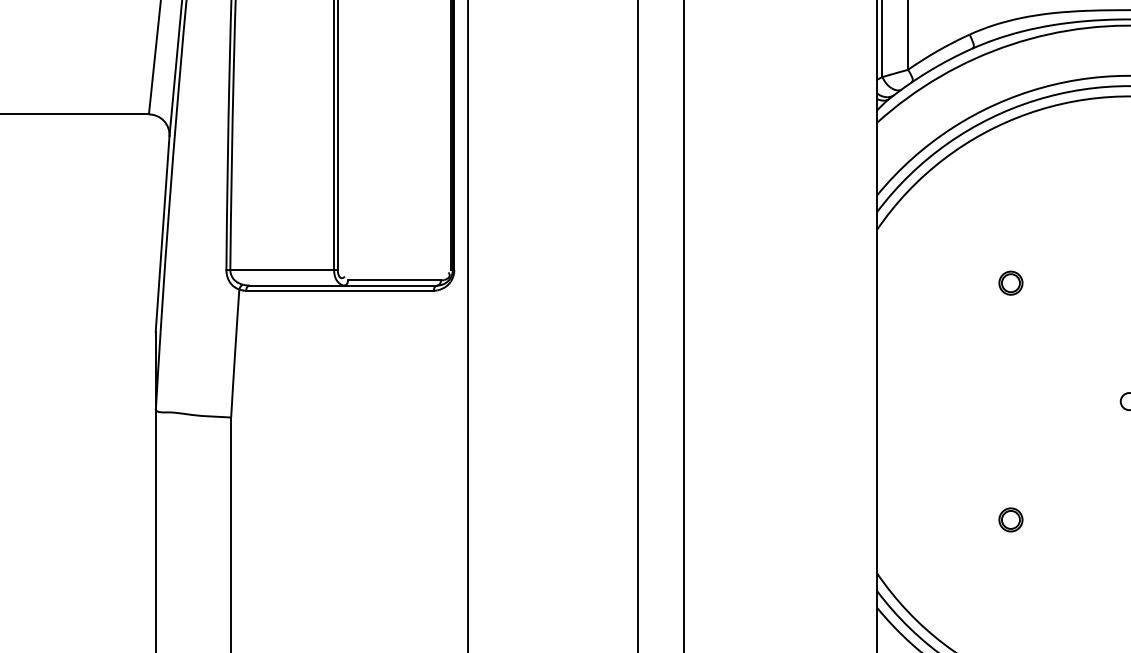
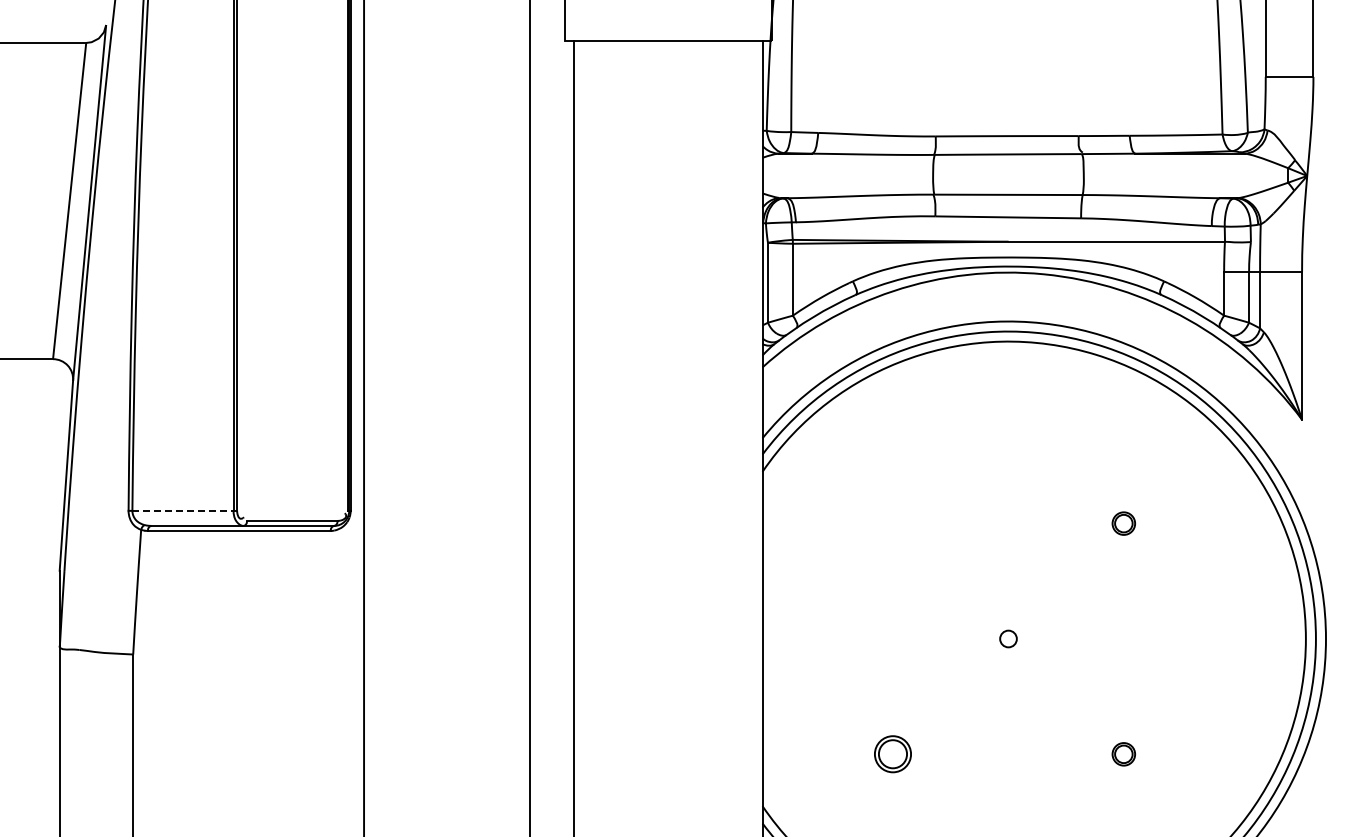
line: (284, 269) -> (185, 510), solid -> dashed
part: (1011, 283) -> (893, 523), removed
part: (1011, 520) -> (893, 754), size x1.6

